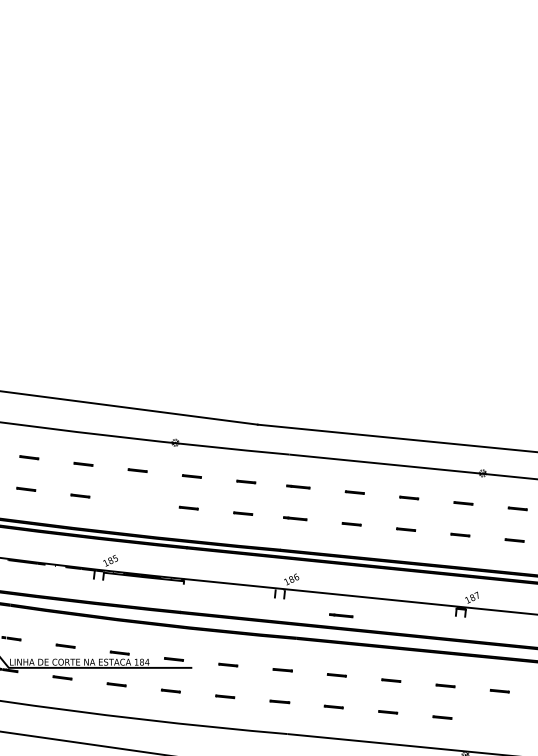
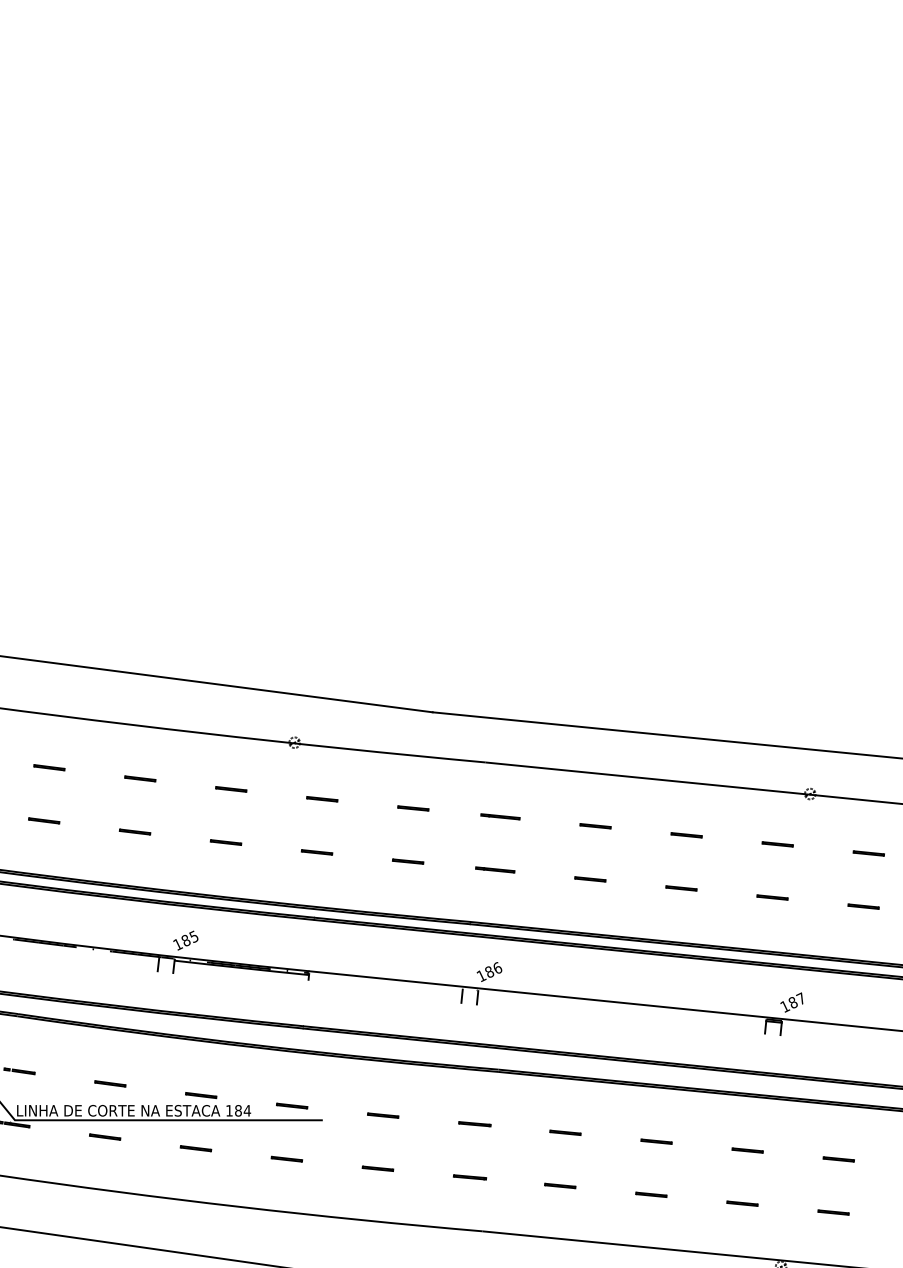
line: (134, 501) -> (225, 841), added
line: (341, 615) -> (573, 1032), removed
line: (496, 722) -> (833, 1211), added

